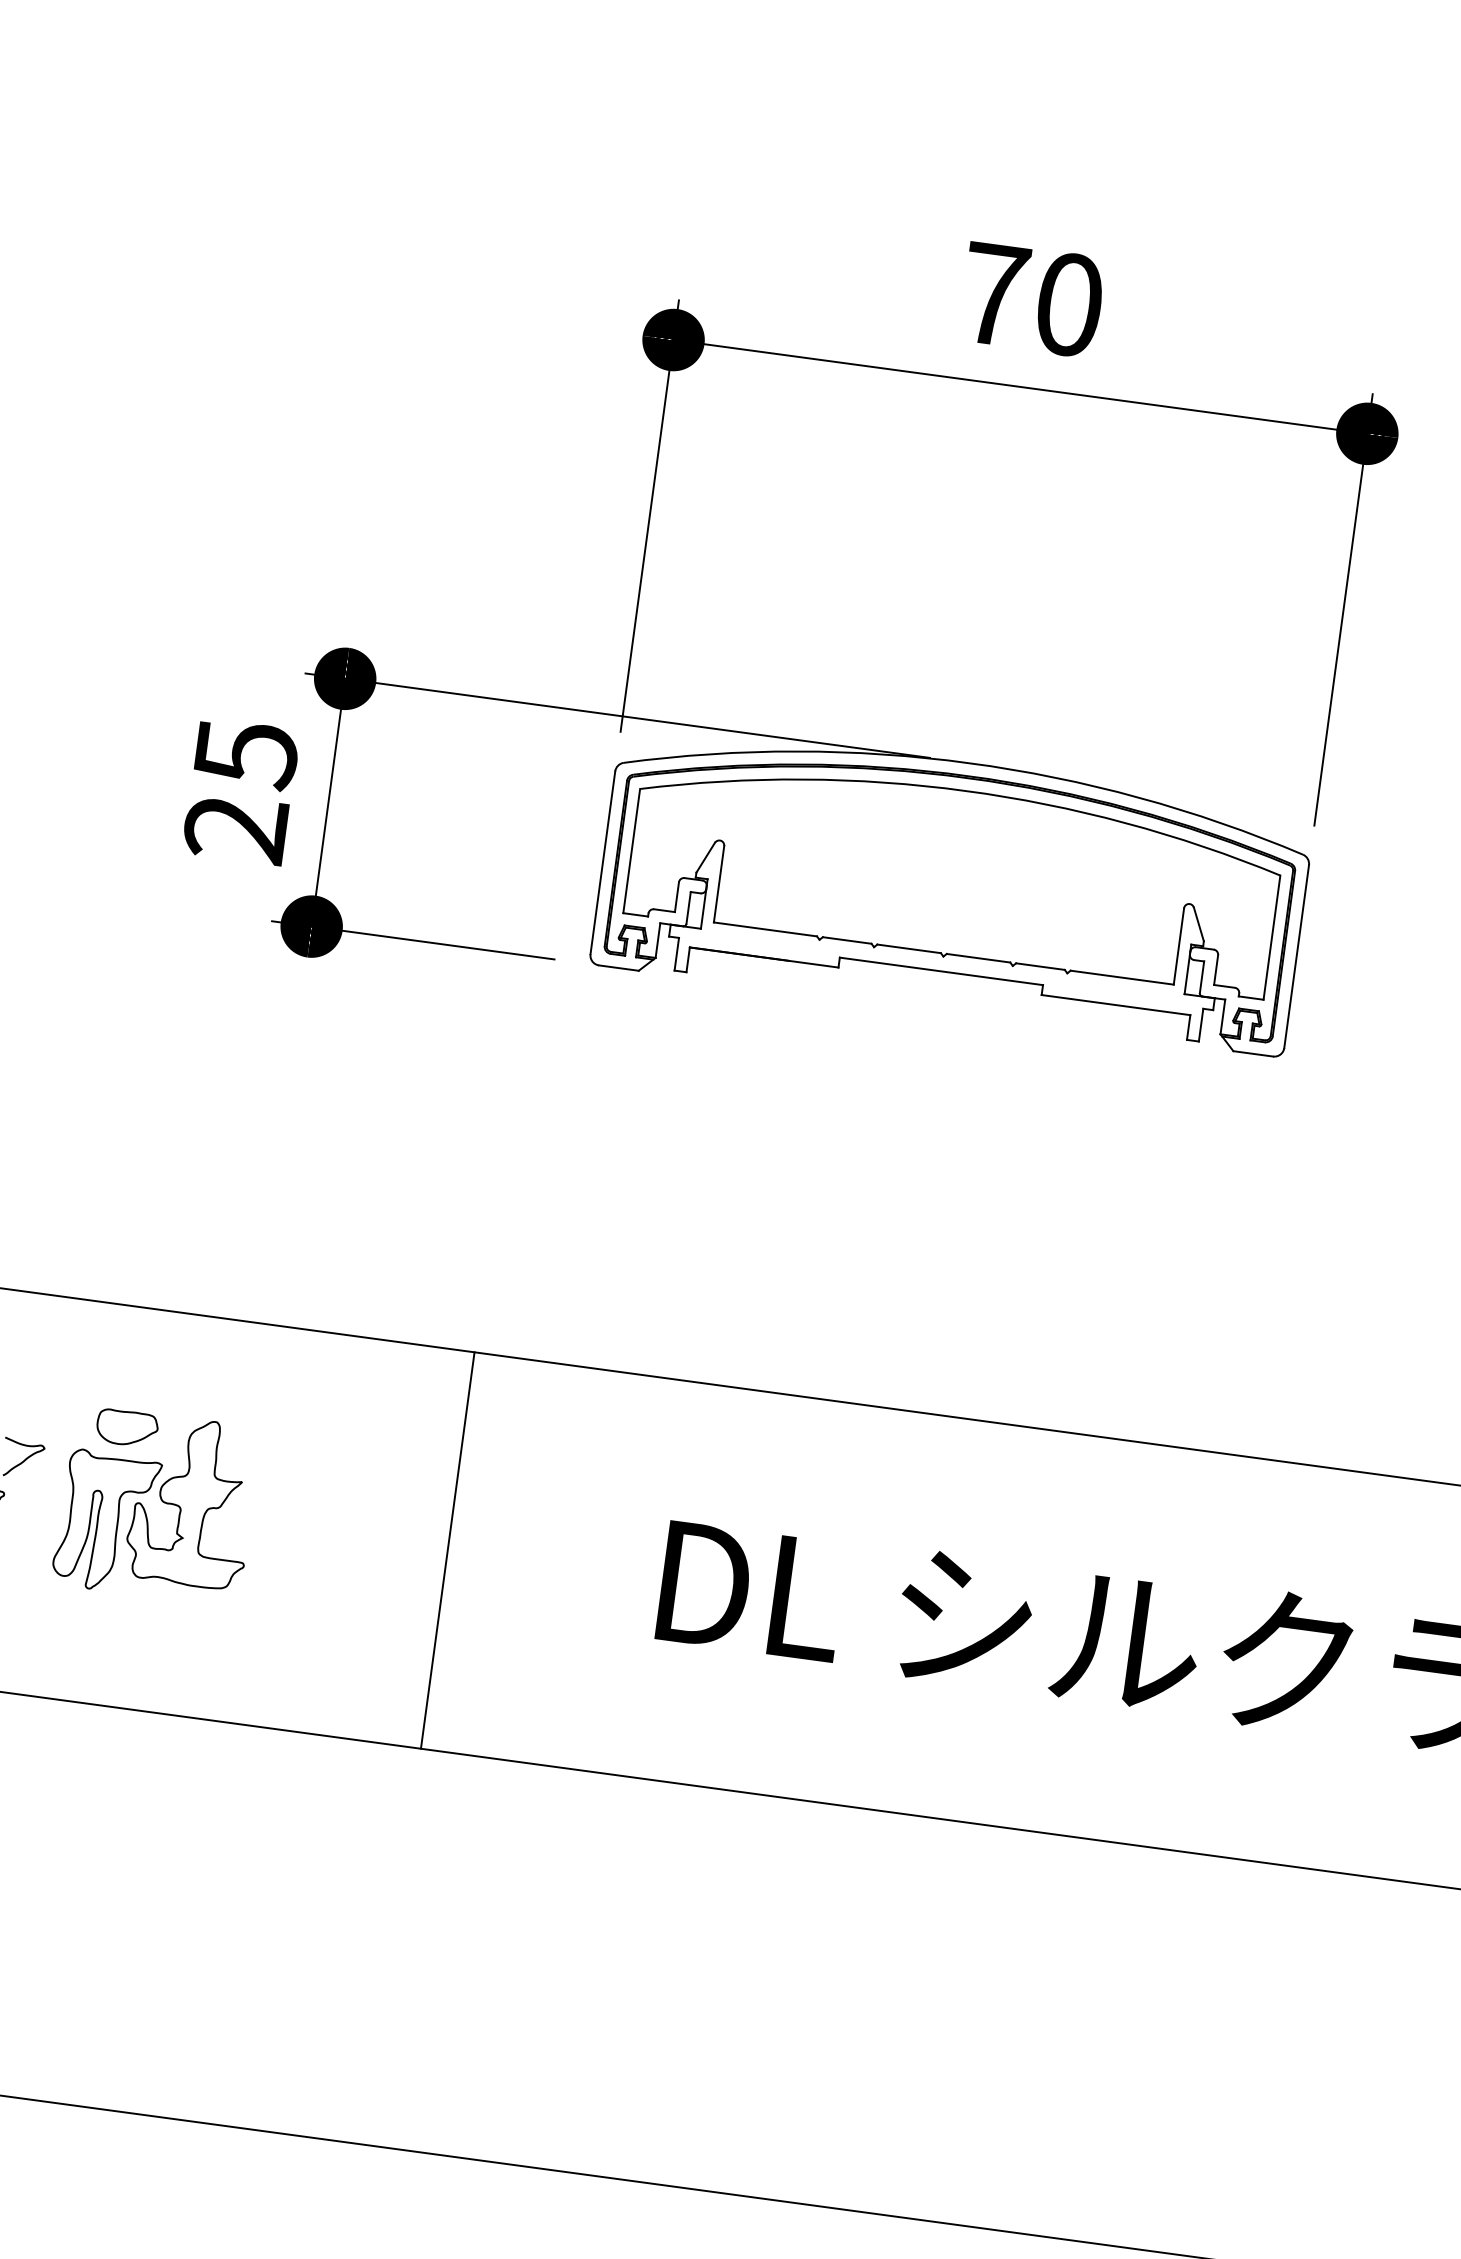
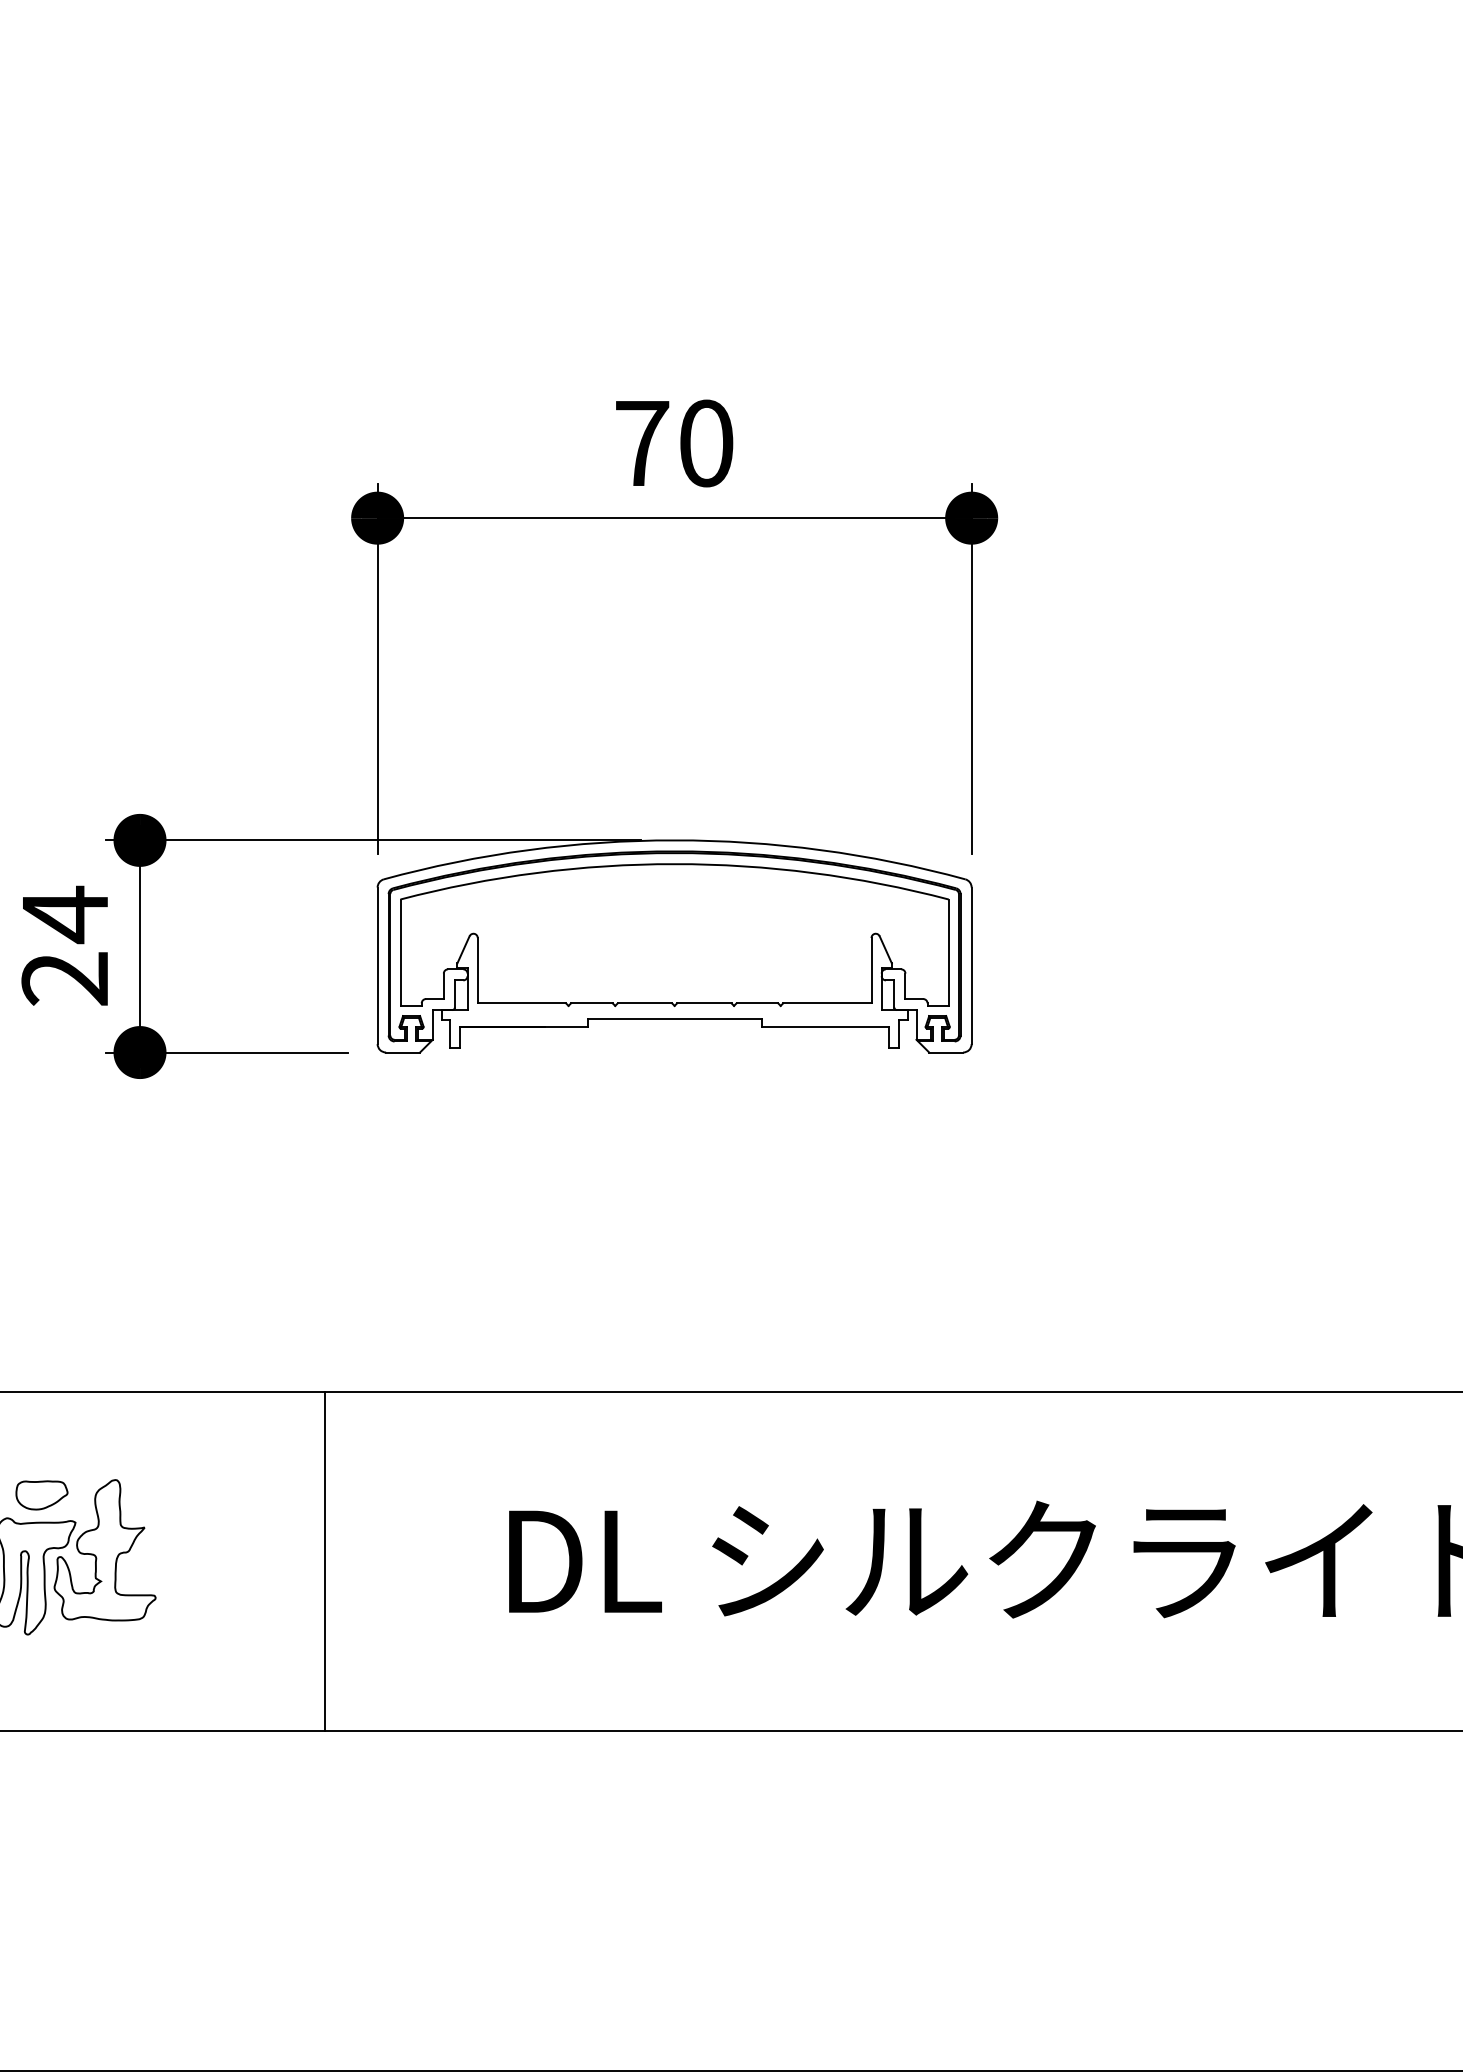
text: (247, 753) -> (66, 914), 25 -> 24

